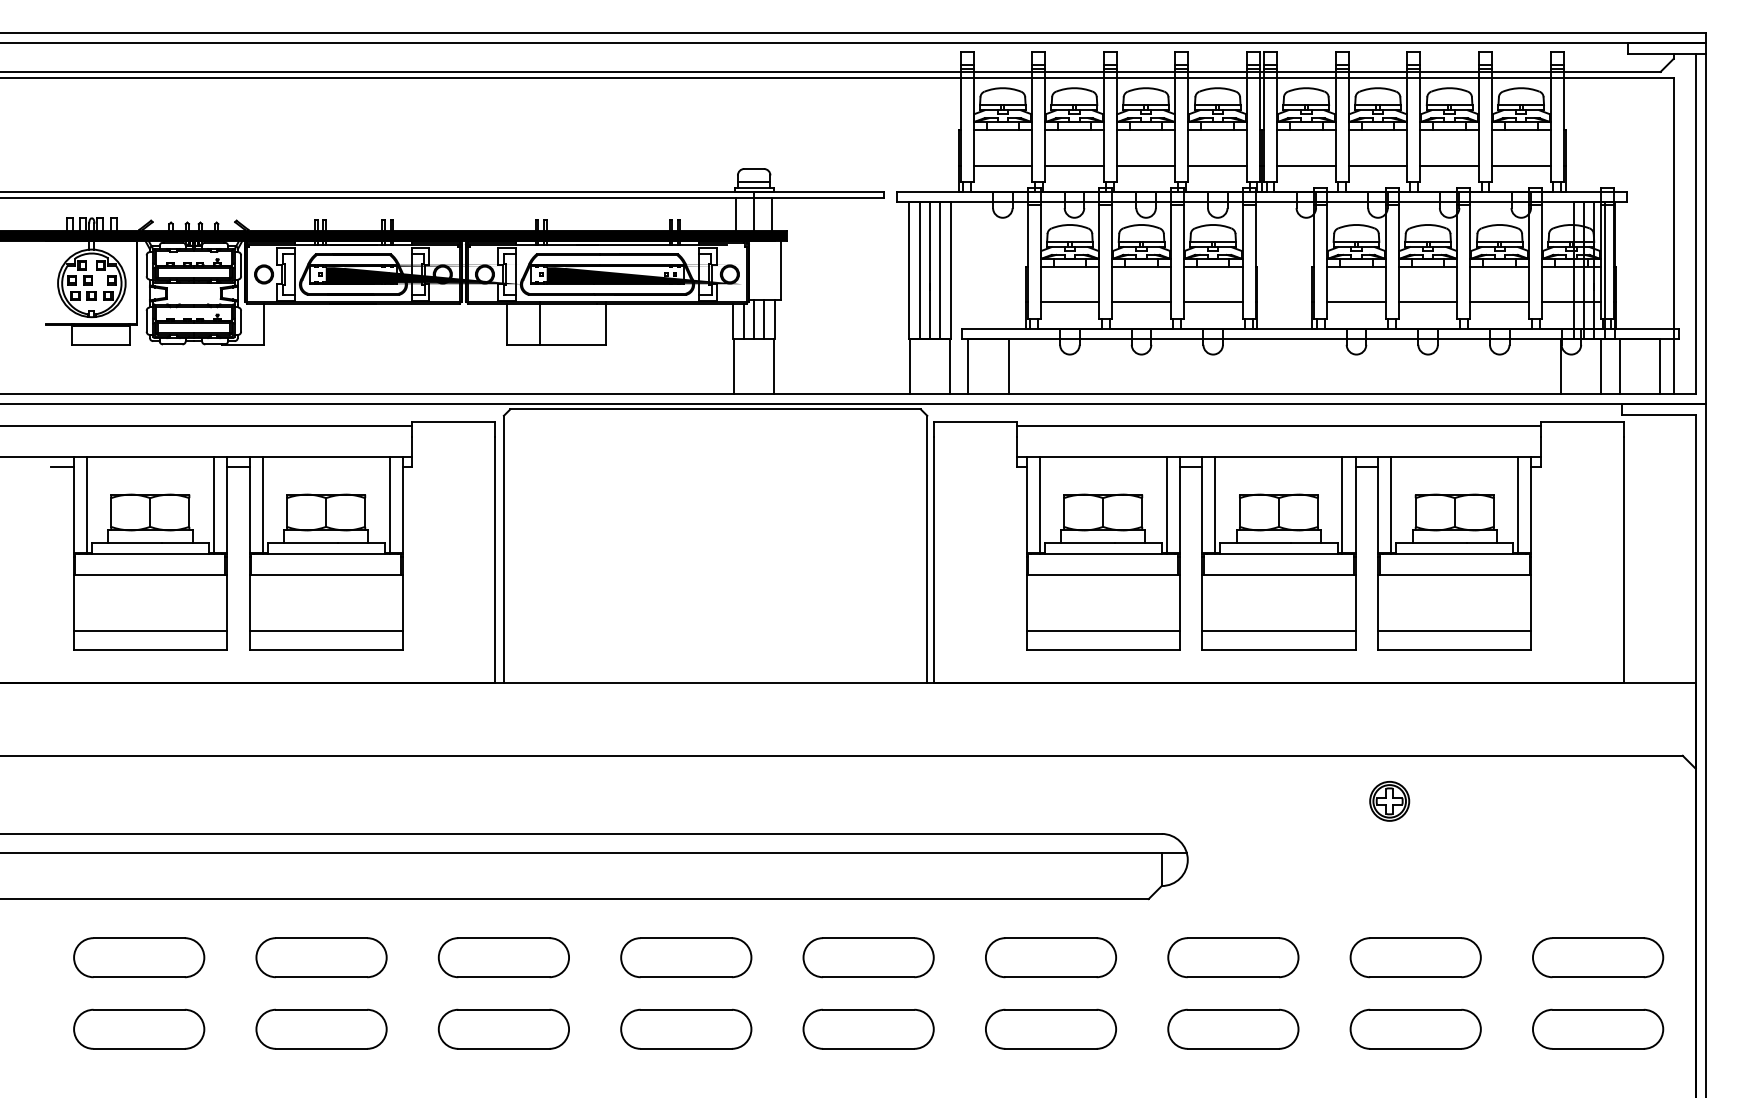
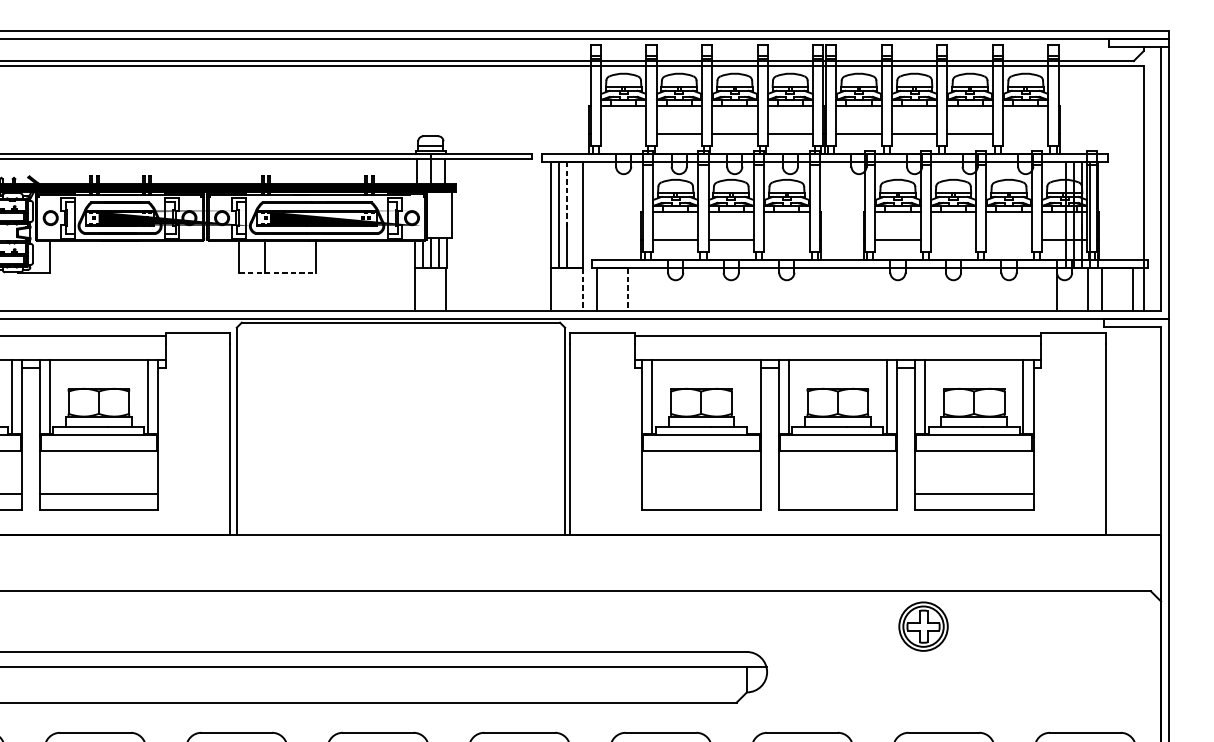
line: (1002, 165) -> (623, 133), removed
line: (1520, 165) -> (1025, 133), removed
line: (929, 245) -> (566, 195), solid -> dashed
line: (940, 270) -> (575, 215), removed
line: (1212, 302) -> (786, 239), removed
line: (1427, 302) -> (953, 239), removed
line: (1499, 302) -> (1008, 239), removed
line: (556, 345) -> (277, 273), solid -> dashed
line: (950, 366) -> (583, 289), solid -> dashed
line: (1008, 366) -> (628, 289), solid -> dashed
line: (1166, 505) -> (750, 397), removed
line: (1102, 630) -> (700, 494), removed
line: (1278, 630) -> (837, 494), removed
part: (1389, 801) -> (923, 626), size x1.6

